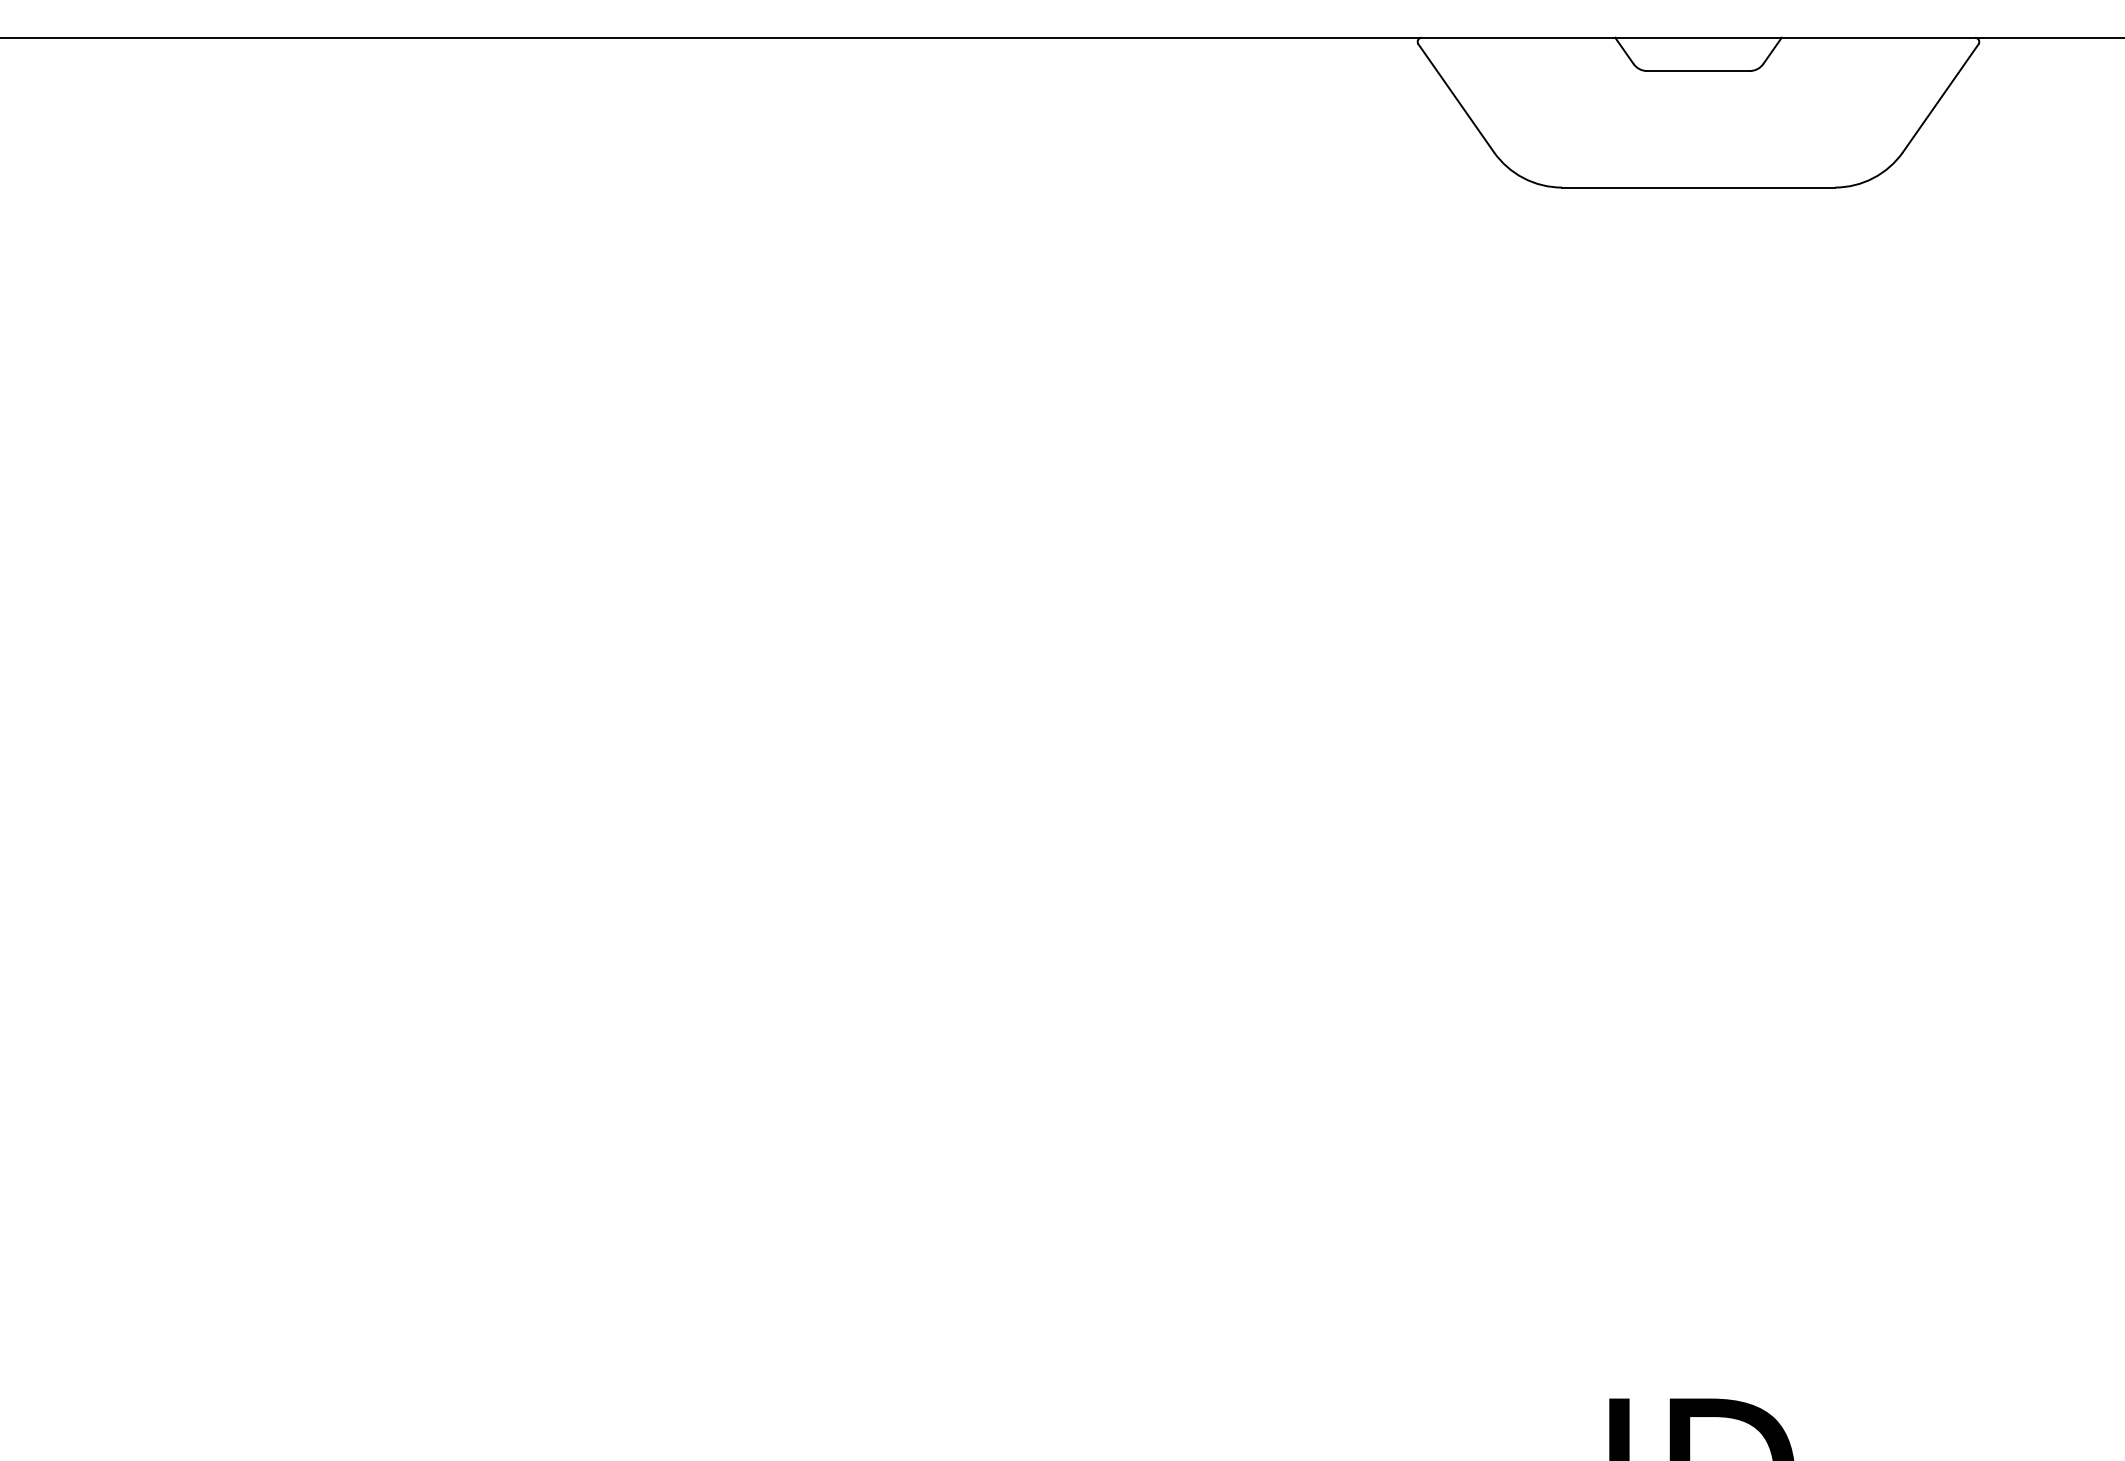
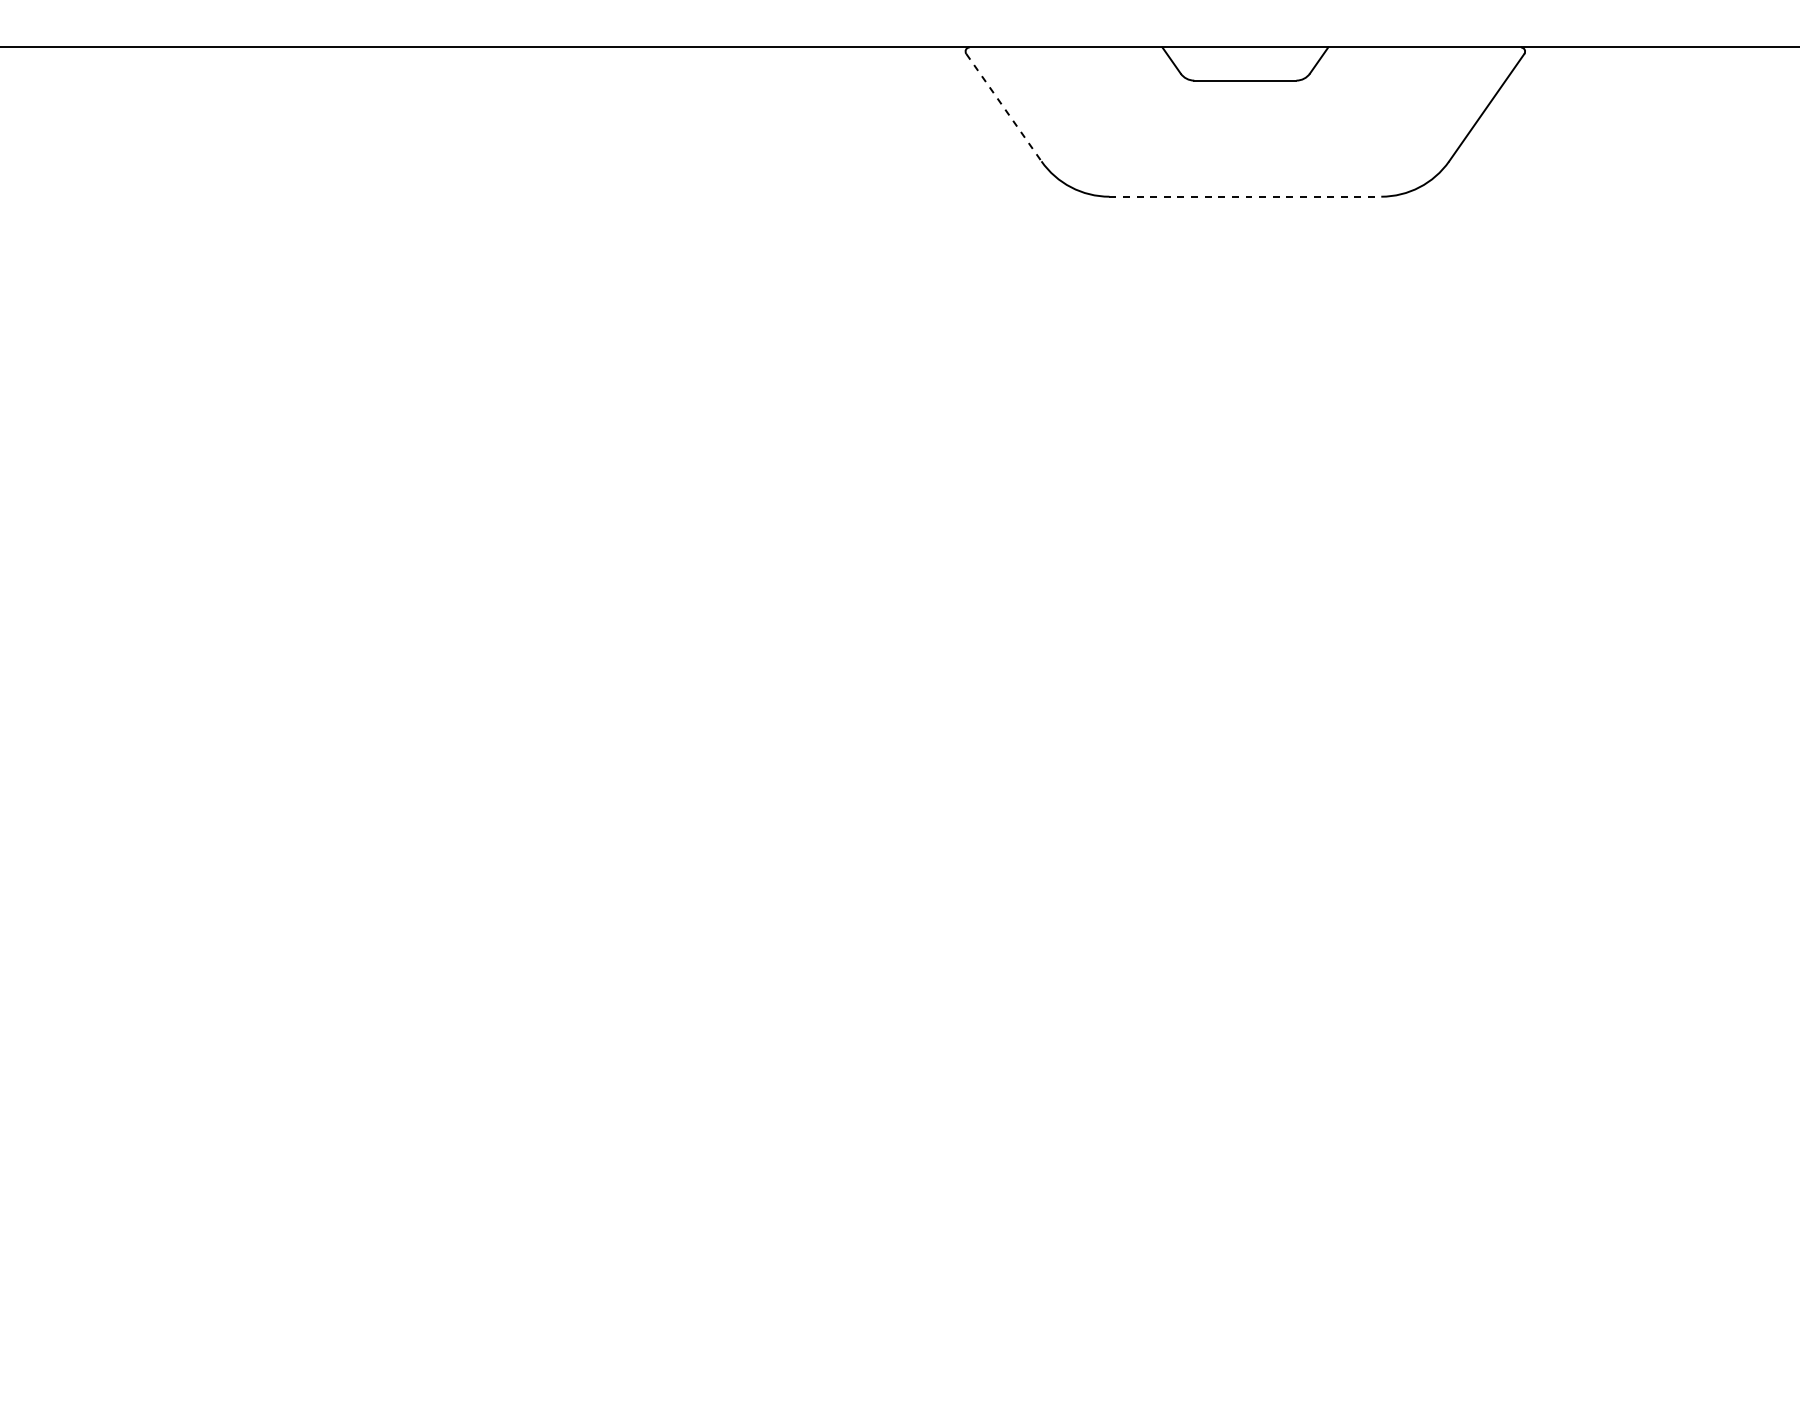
line: (1456, 98) -> (1004, 107), solid -> dashed
line: (1698, 187) -> (1245, 196), solid -> dashed

